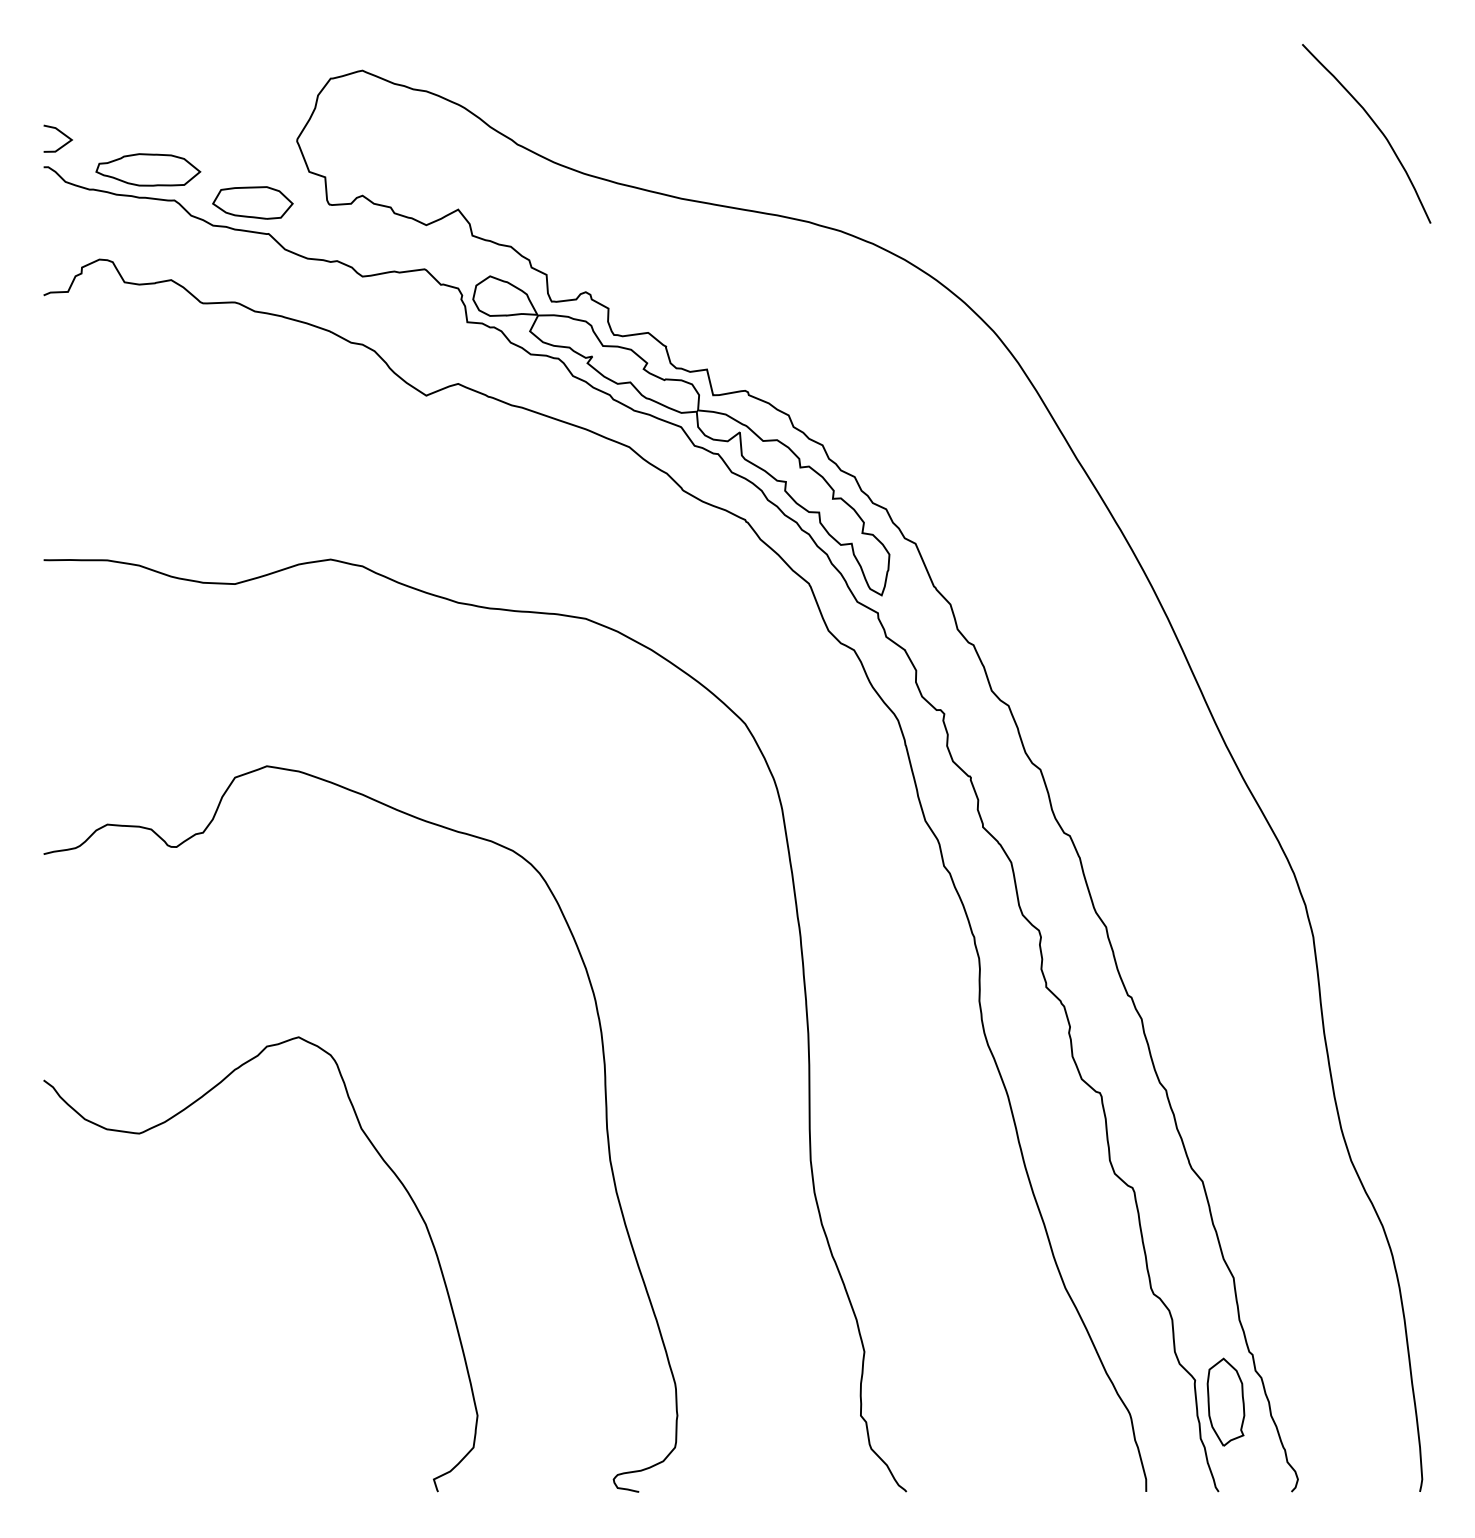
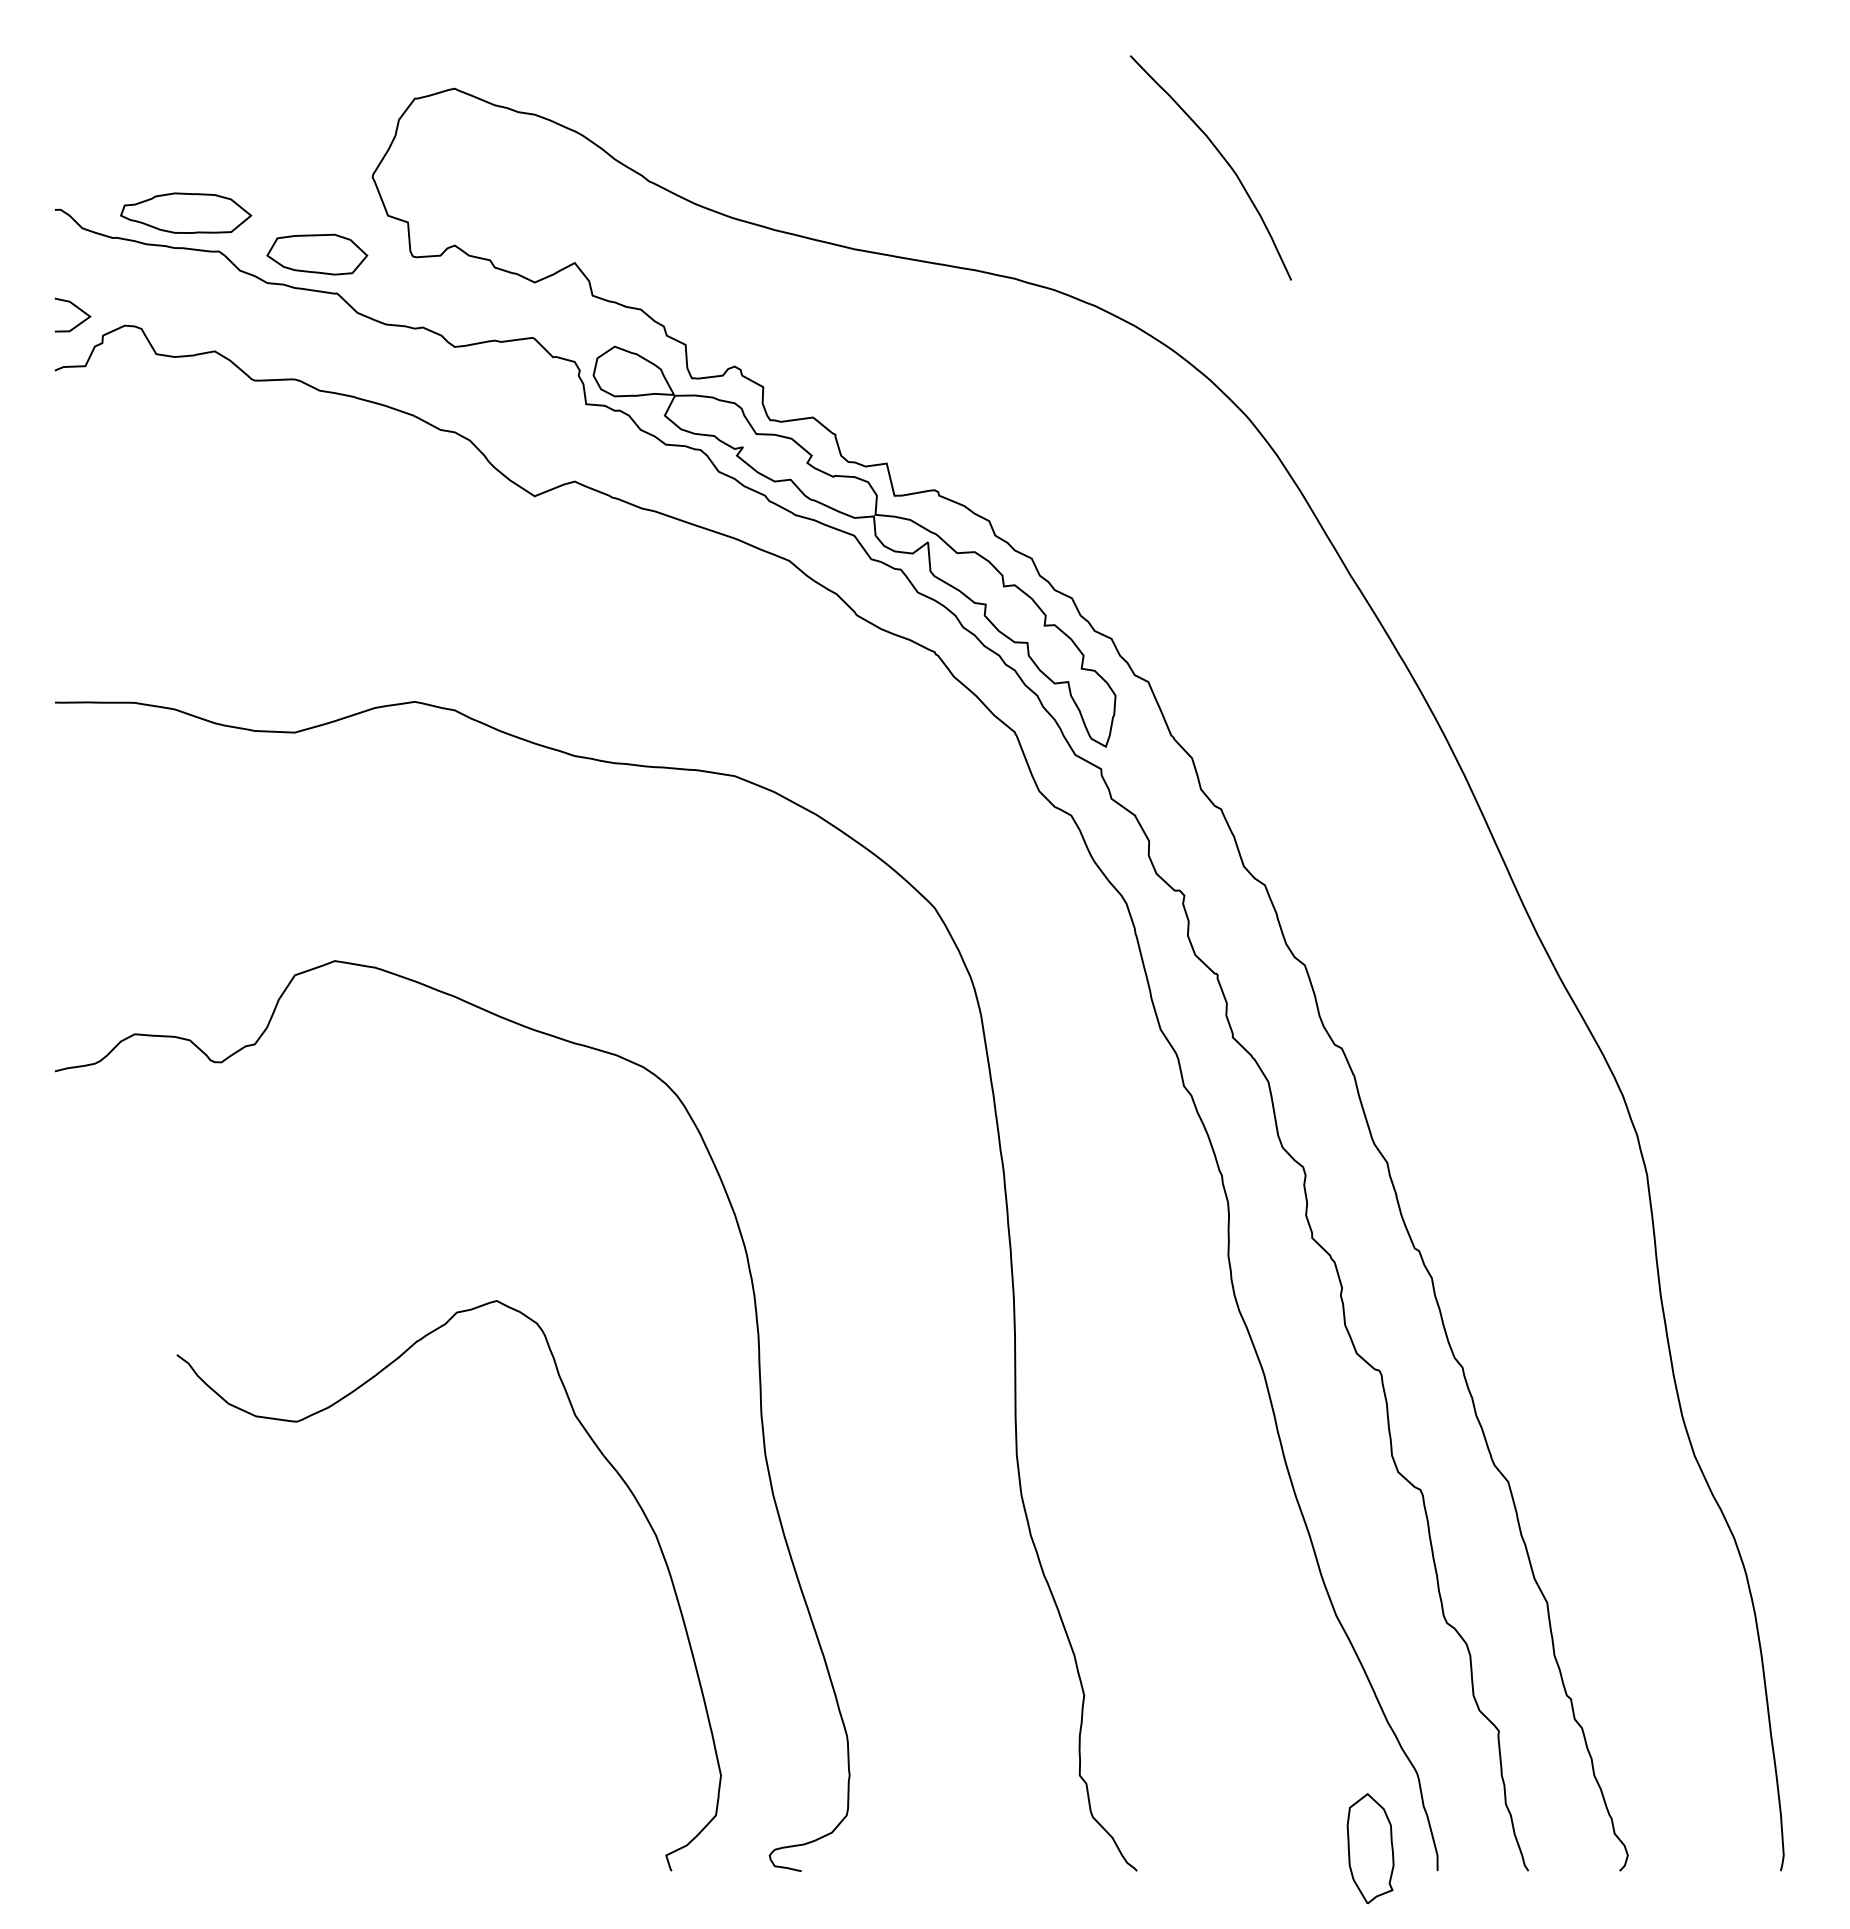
curve: (1376, 127) -> (1223, 159), moved
line: (60, 132) -> (75, 307), moved
curve: (383, 1162) -> (603, 1457), moved
part: (1225, 1402) -> (1370, 1848), moved

